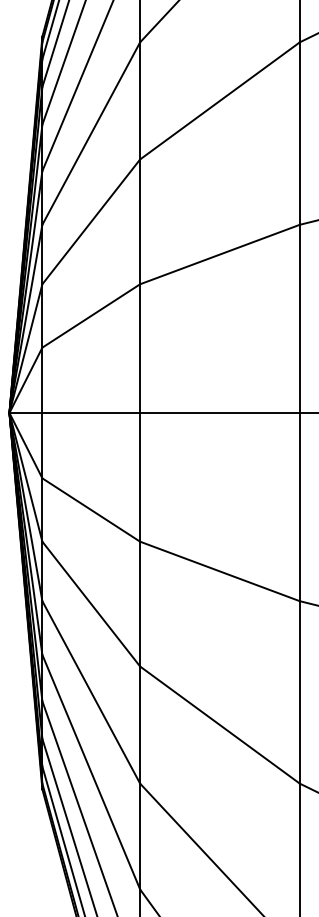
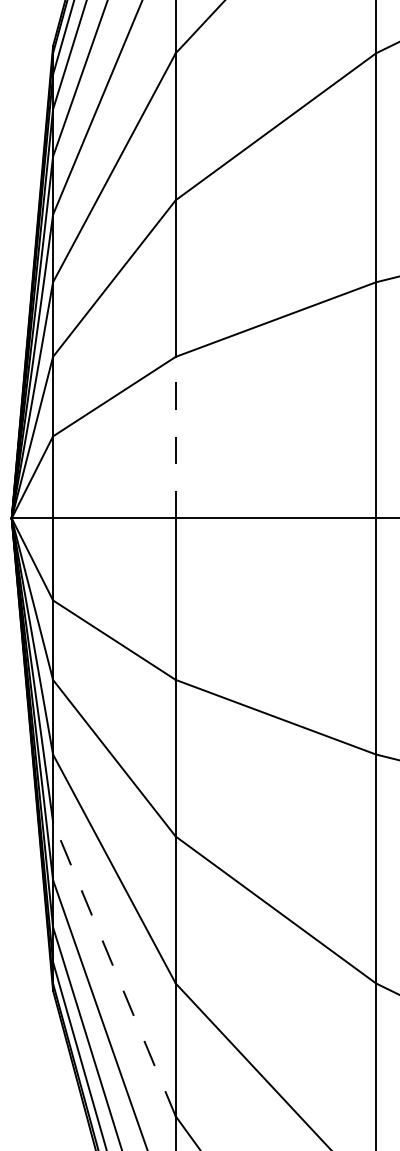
line: (140, 348) -> (176, 437), solid -> dashed
line: (91, 771) -> (114, 968), solid -> dashed

